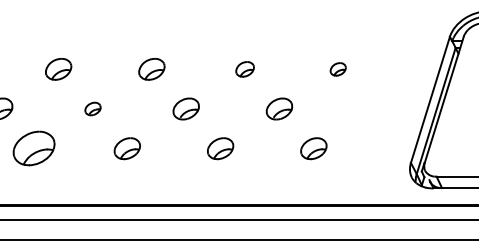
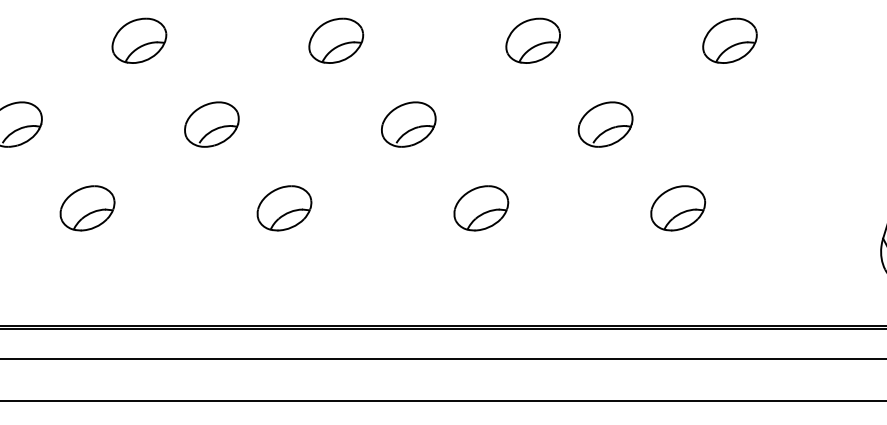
part: (244, 69) -> (531, 41), size x1.43
part: (337, 69) -> (728, 41), size x1.67
part: (92, 108) -> (210, 123), size x1.67
part: (33, 148) -> (86, 207), size x0.62

